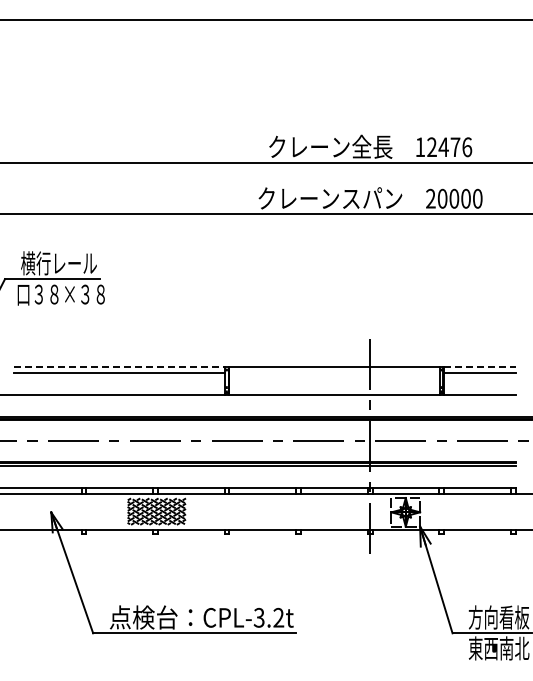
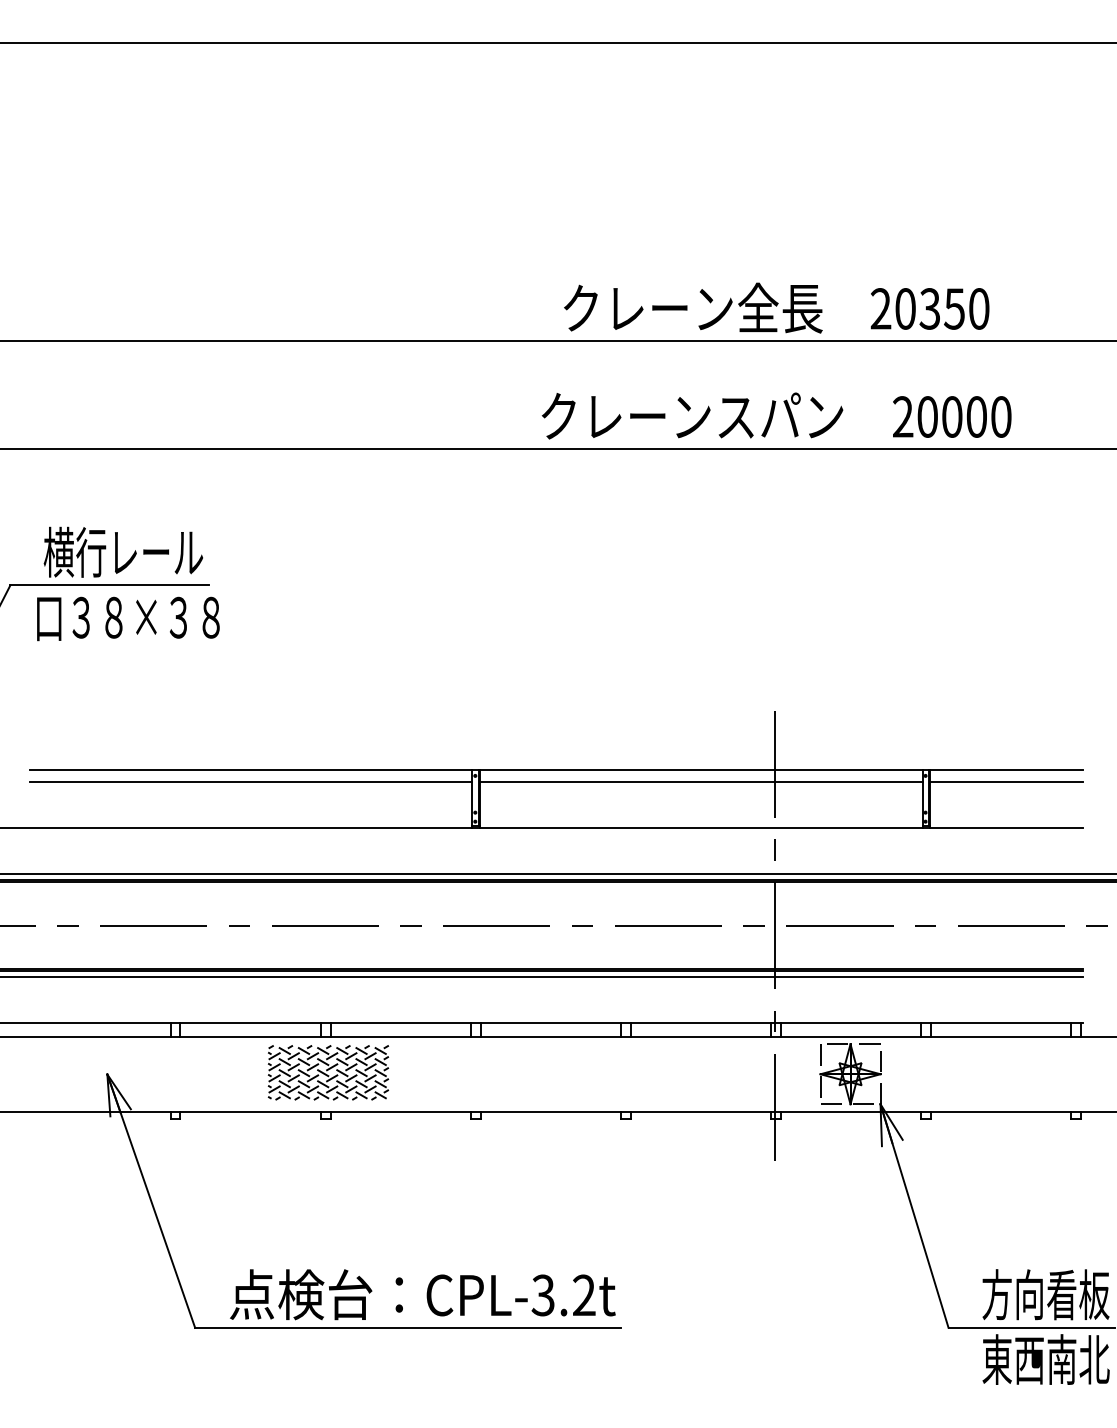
text: (443, 147) -> (929, 309), 12476 -> 20350
line: (119, 367) -> (250, 770), dashed -> solid
line: (480, 367) -> (1007, 770), dashed -> solid
line: (334, 372) -> (701, 781), added

